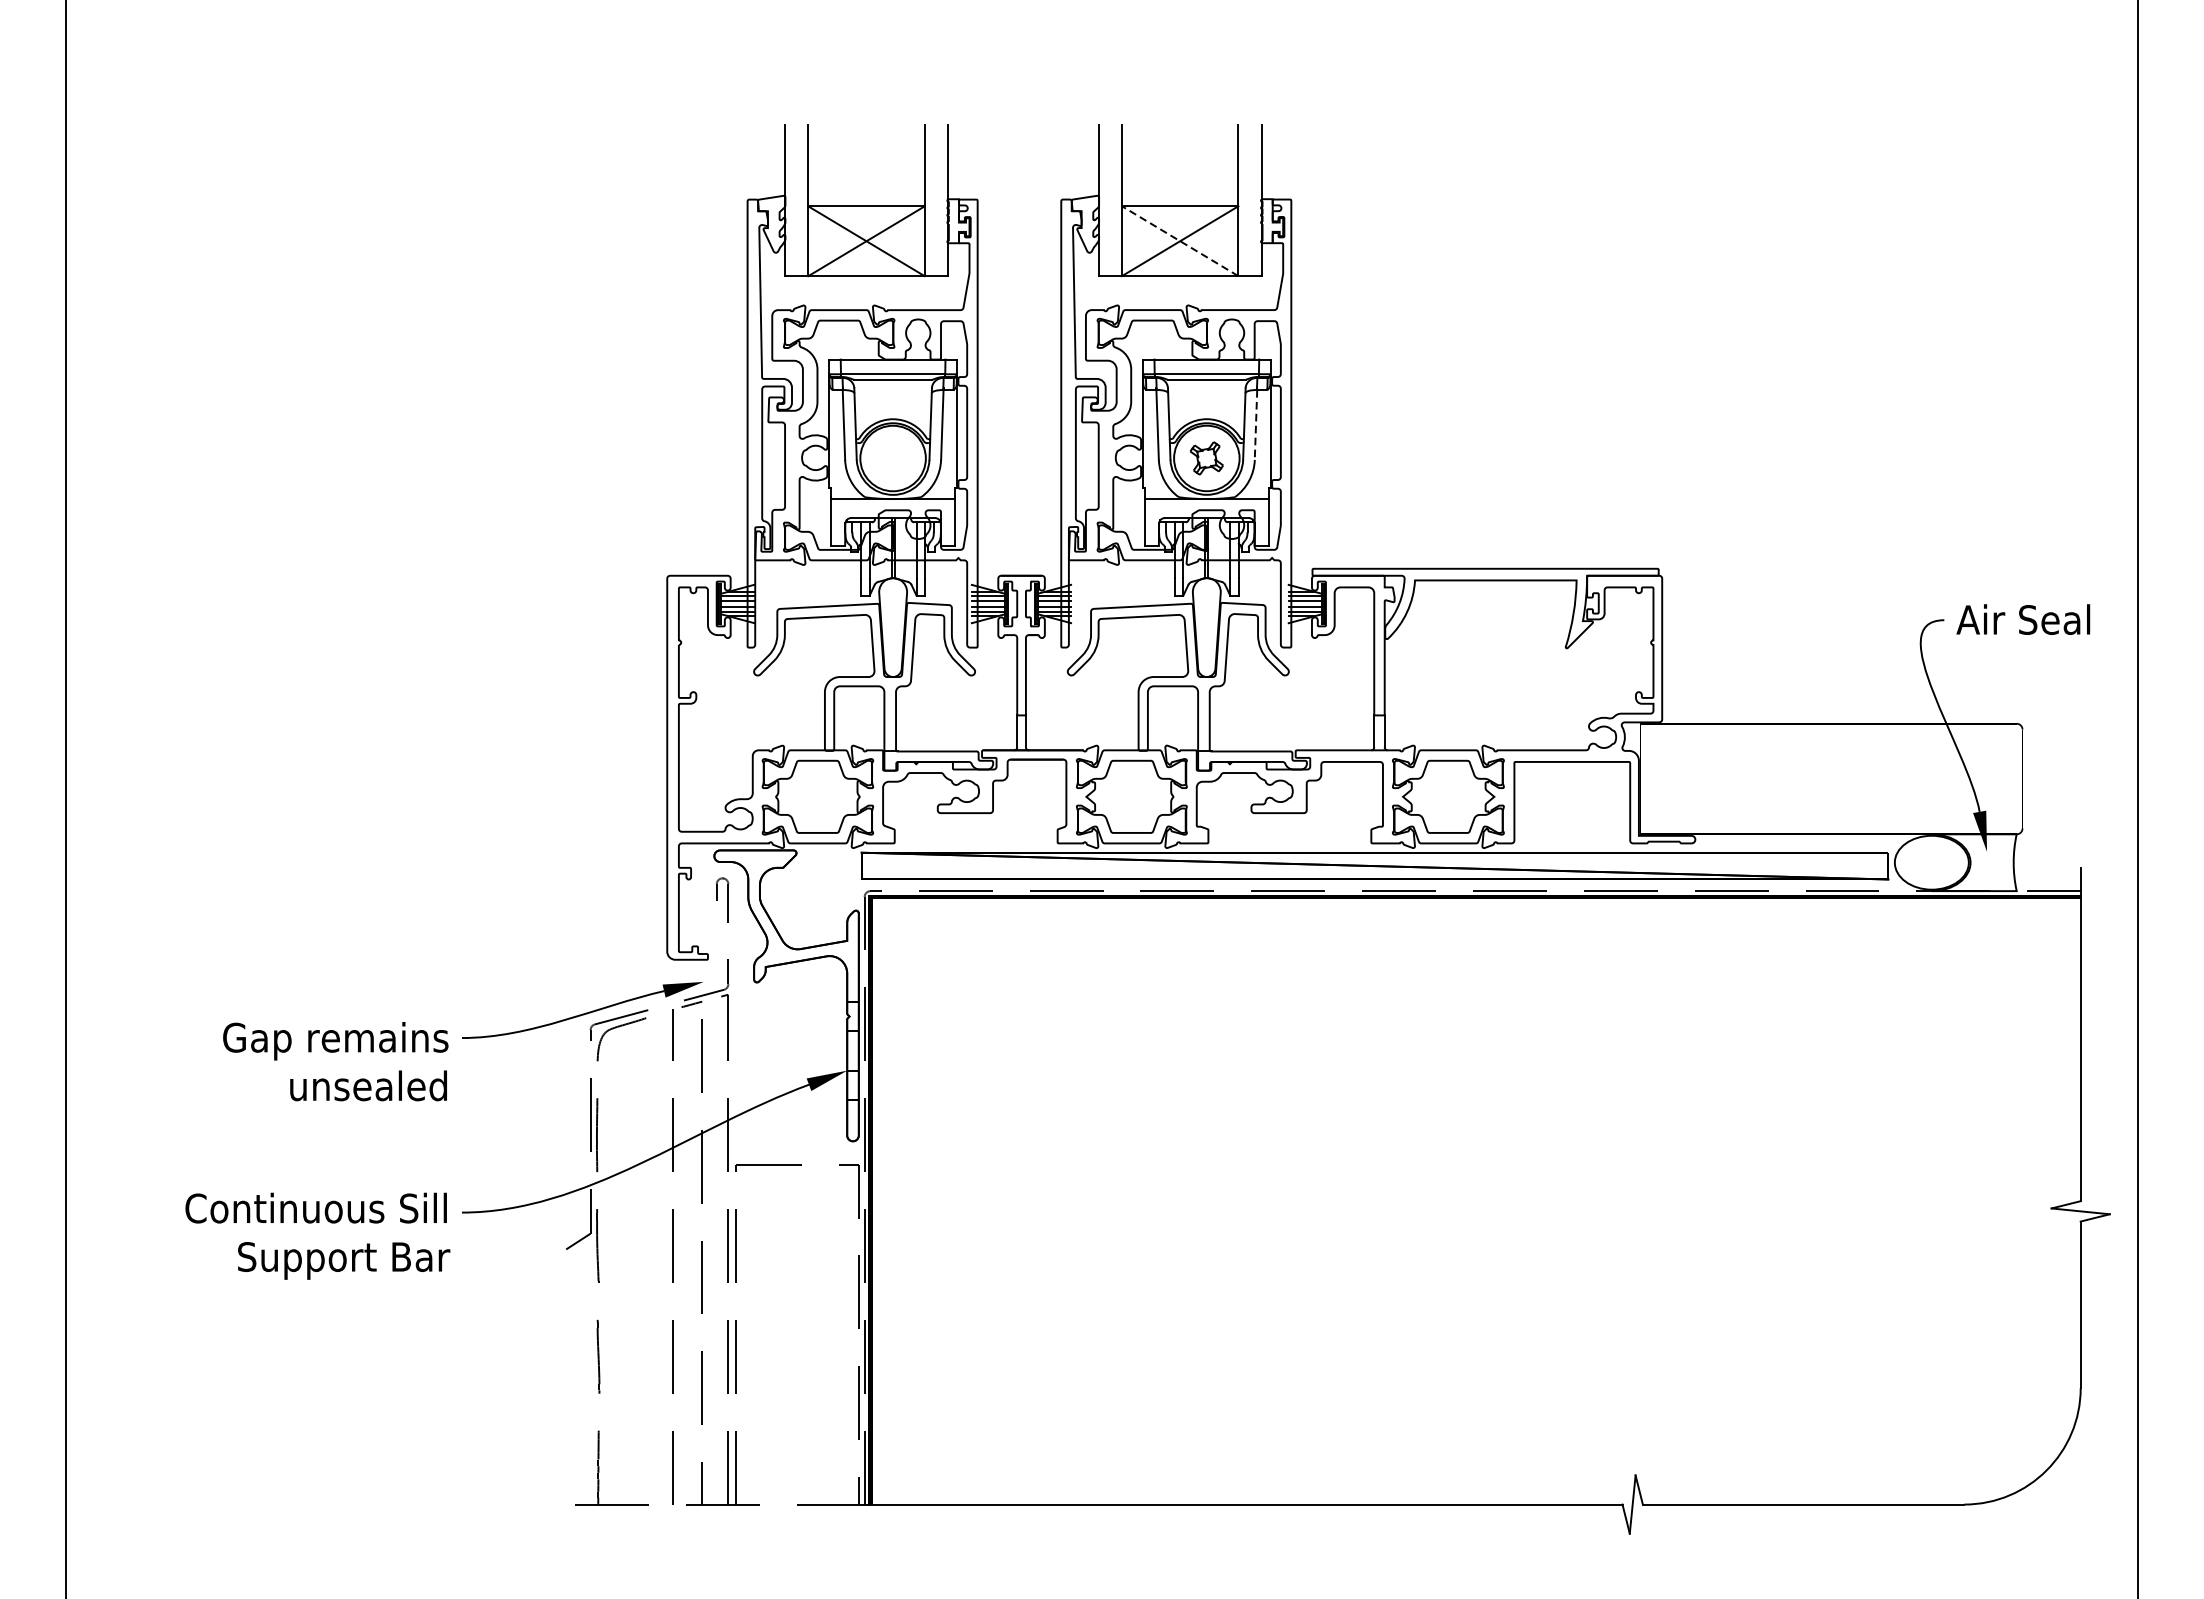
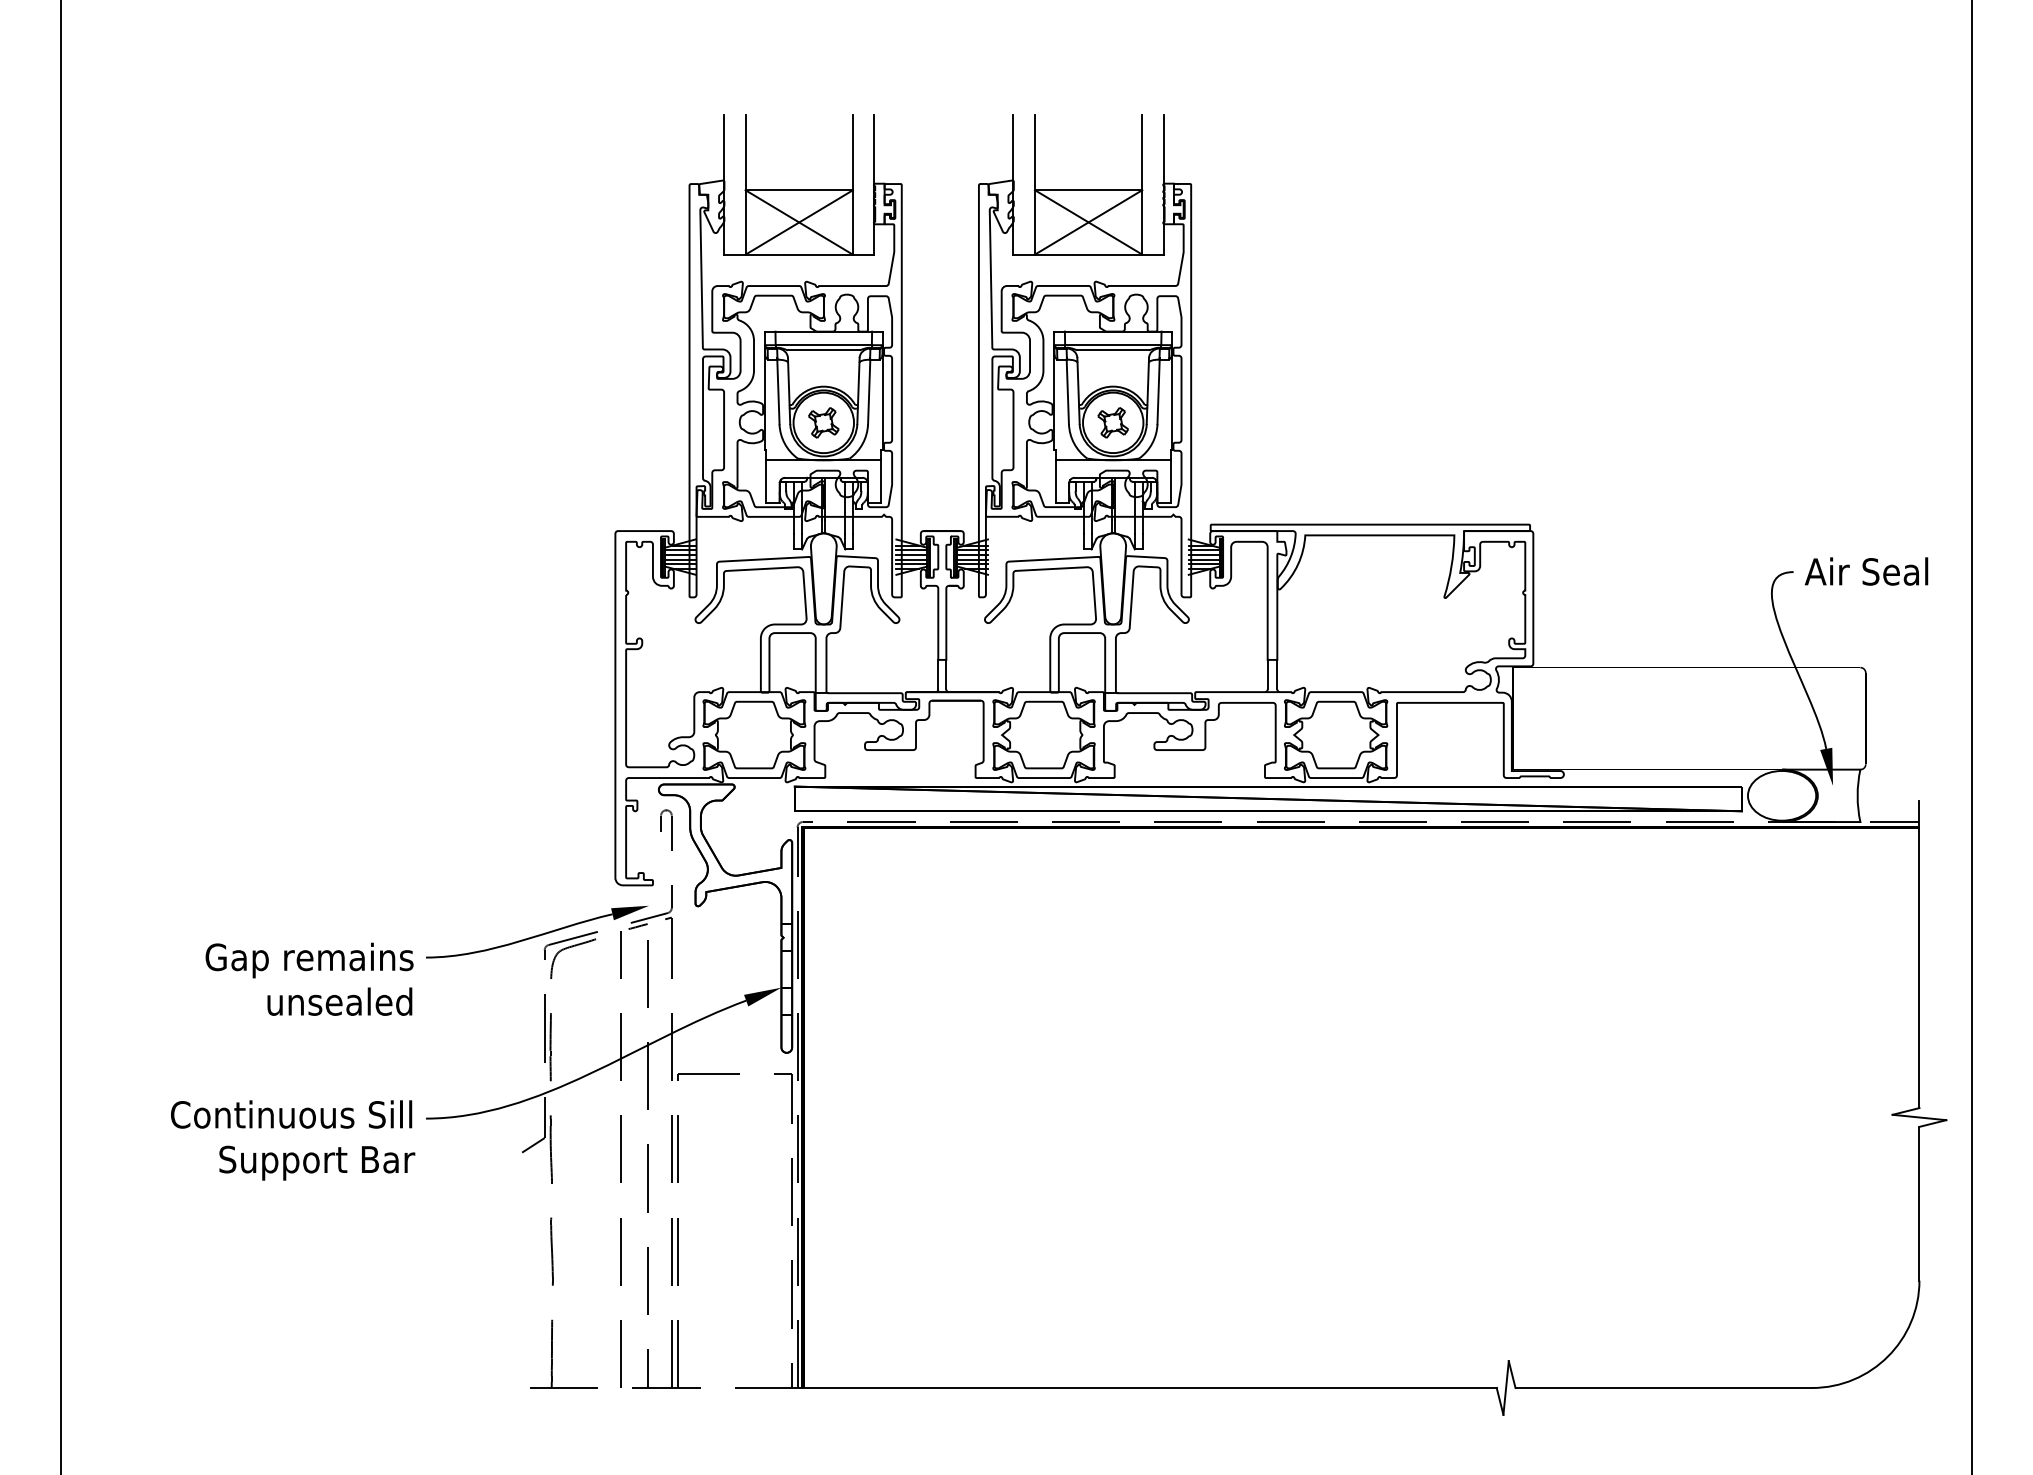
line: (1180, 241) -> (1088, 222), dashed -> solid
line: (1255, 425) -> (1158, 392), dashed -> solid
part: (892, 458) -> (823, 422), added

